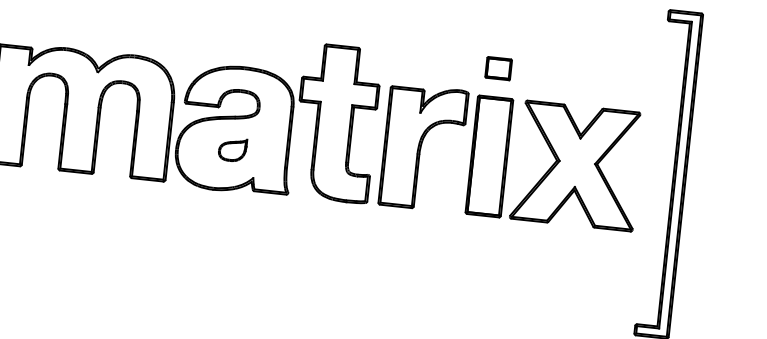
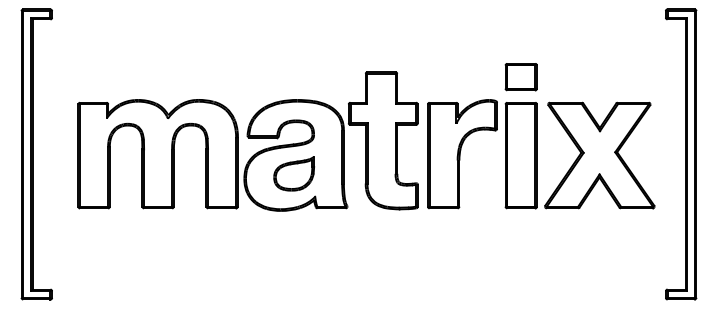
part: (497, 68) -> (520, 77), size x1.43
part: (232, 149) -> (294, 173), size x1.67

